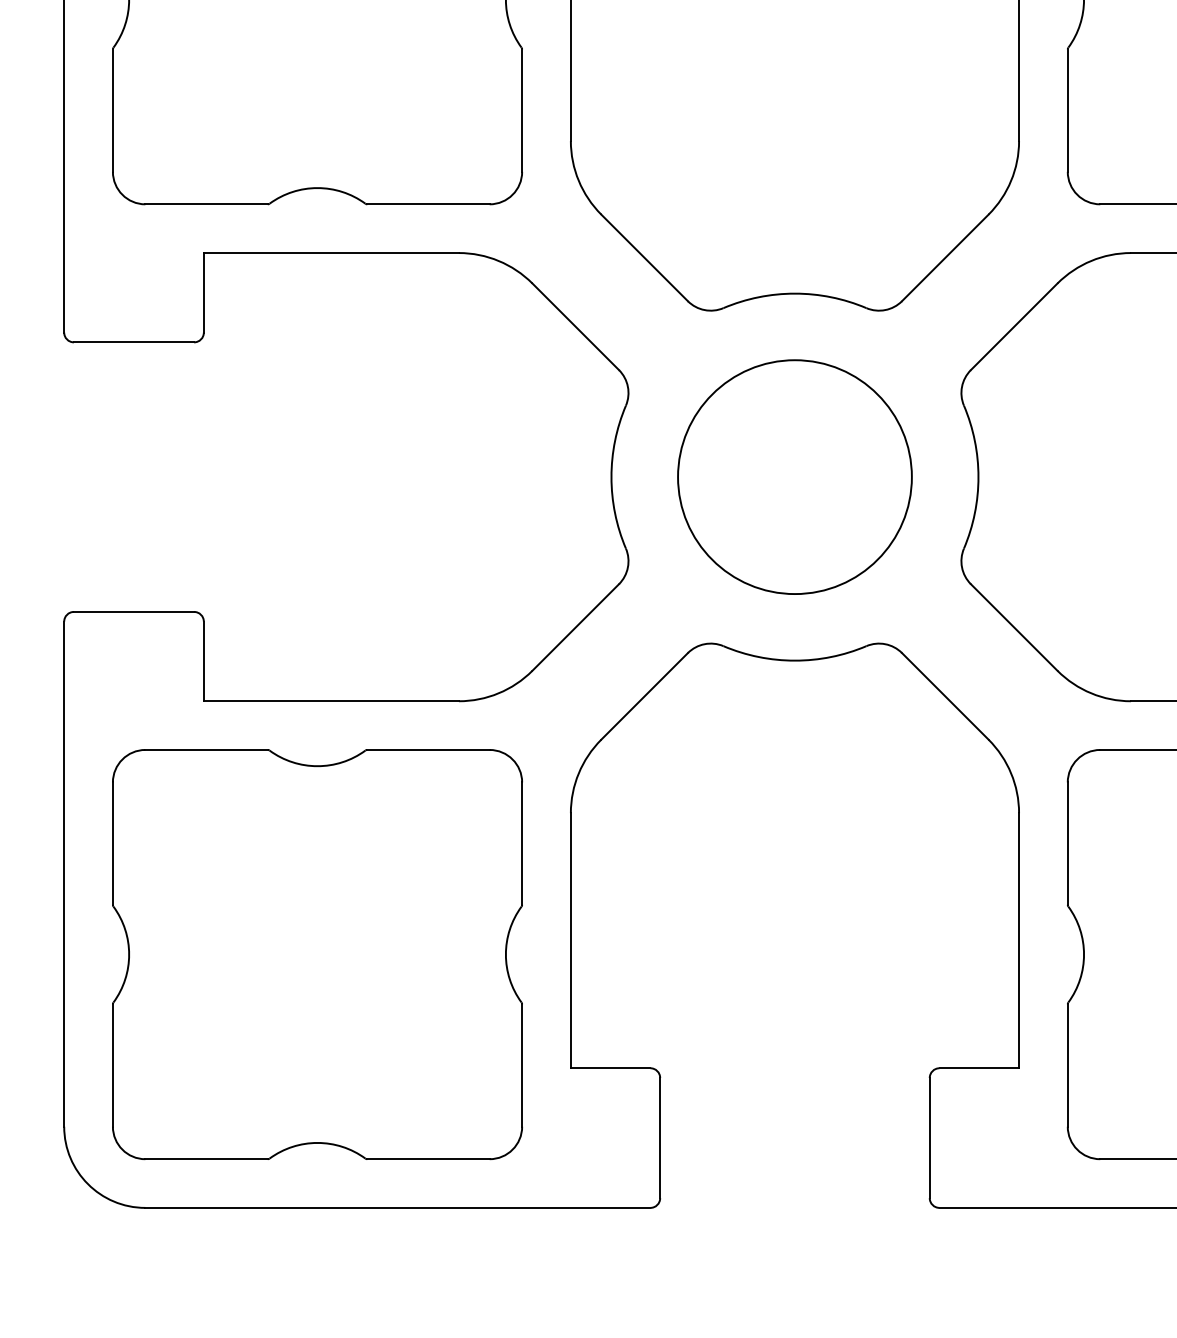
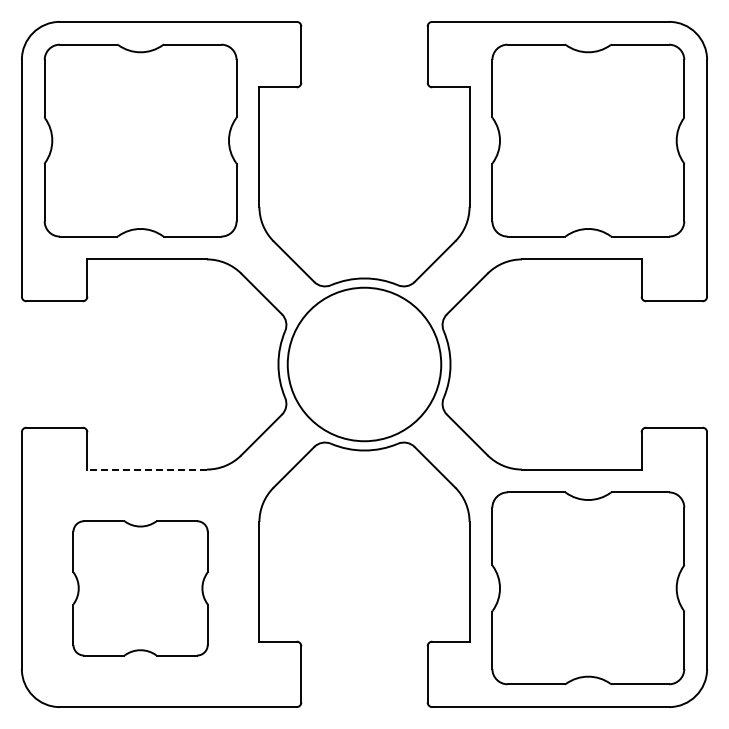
circle: (794, 477) -> (364, 364), size x1.4
line: (332, 701) -> (147, 469), solid -> dashed
part: (317, 954) -> (140, 588), size x0.7

